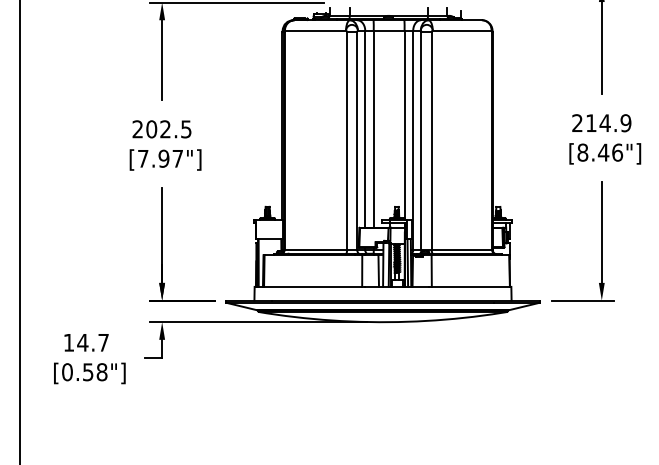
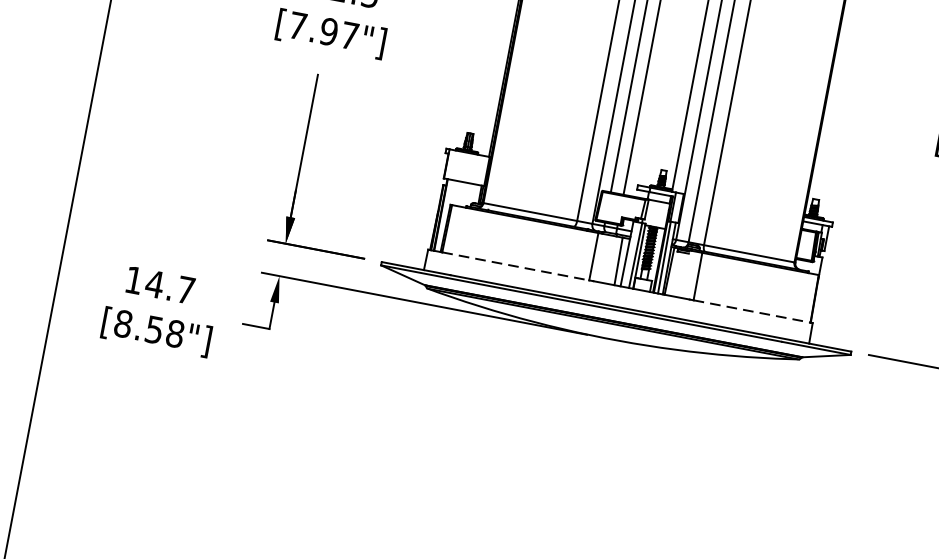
line: (313, 286) -> (516, 265), solid -> dashed
line: (471, 286) -> (753, 311), solid -> dashed
text: (67, 371) -> (123, 322), [0.58"] -> [8.58"]

